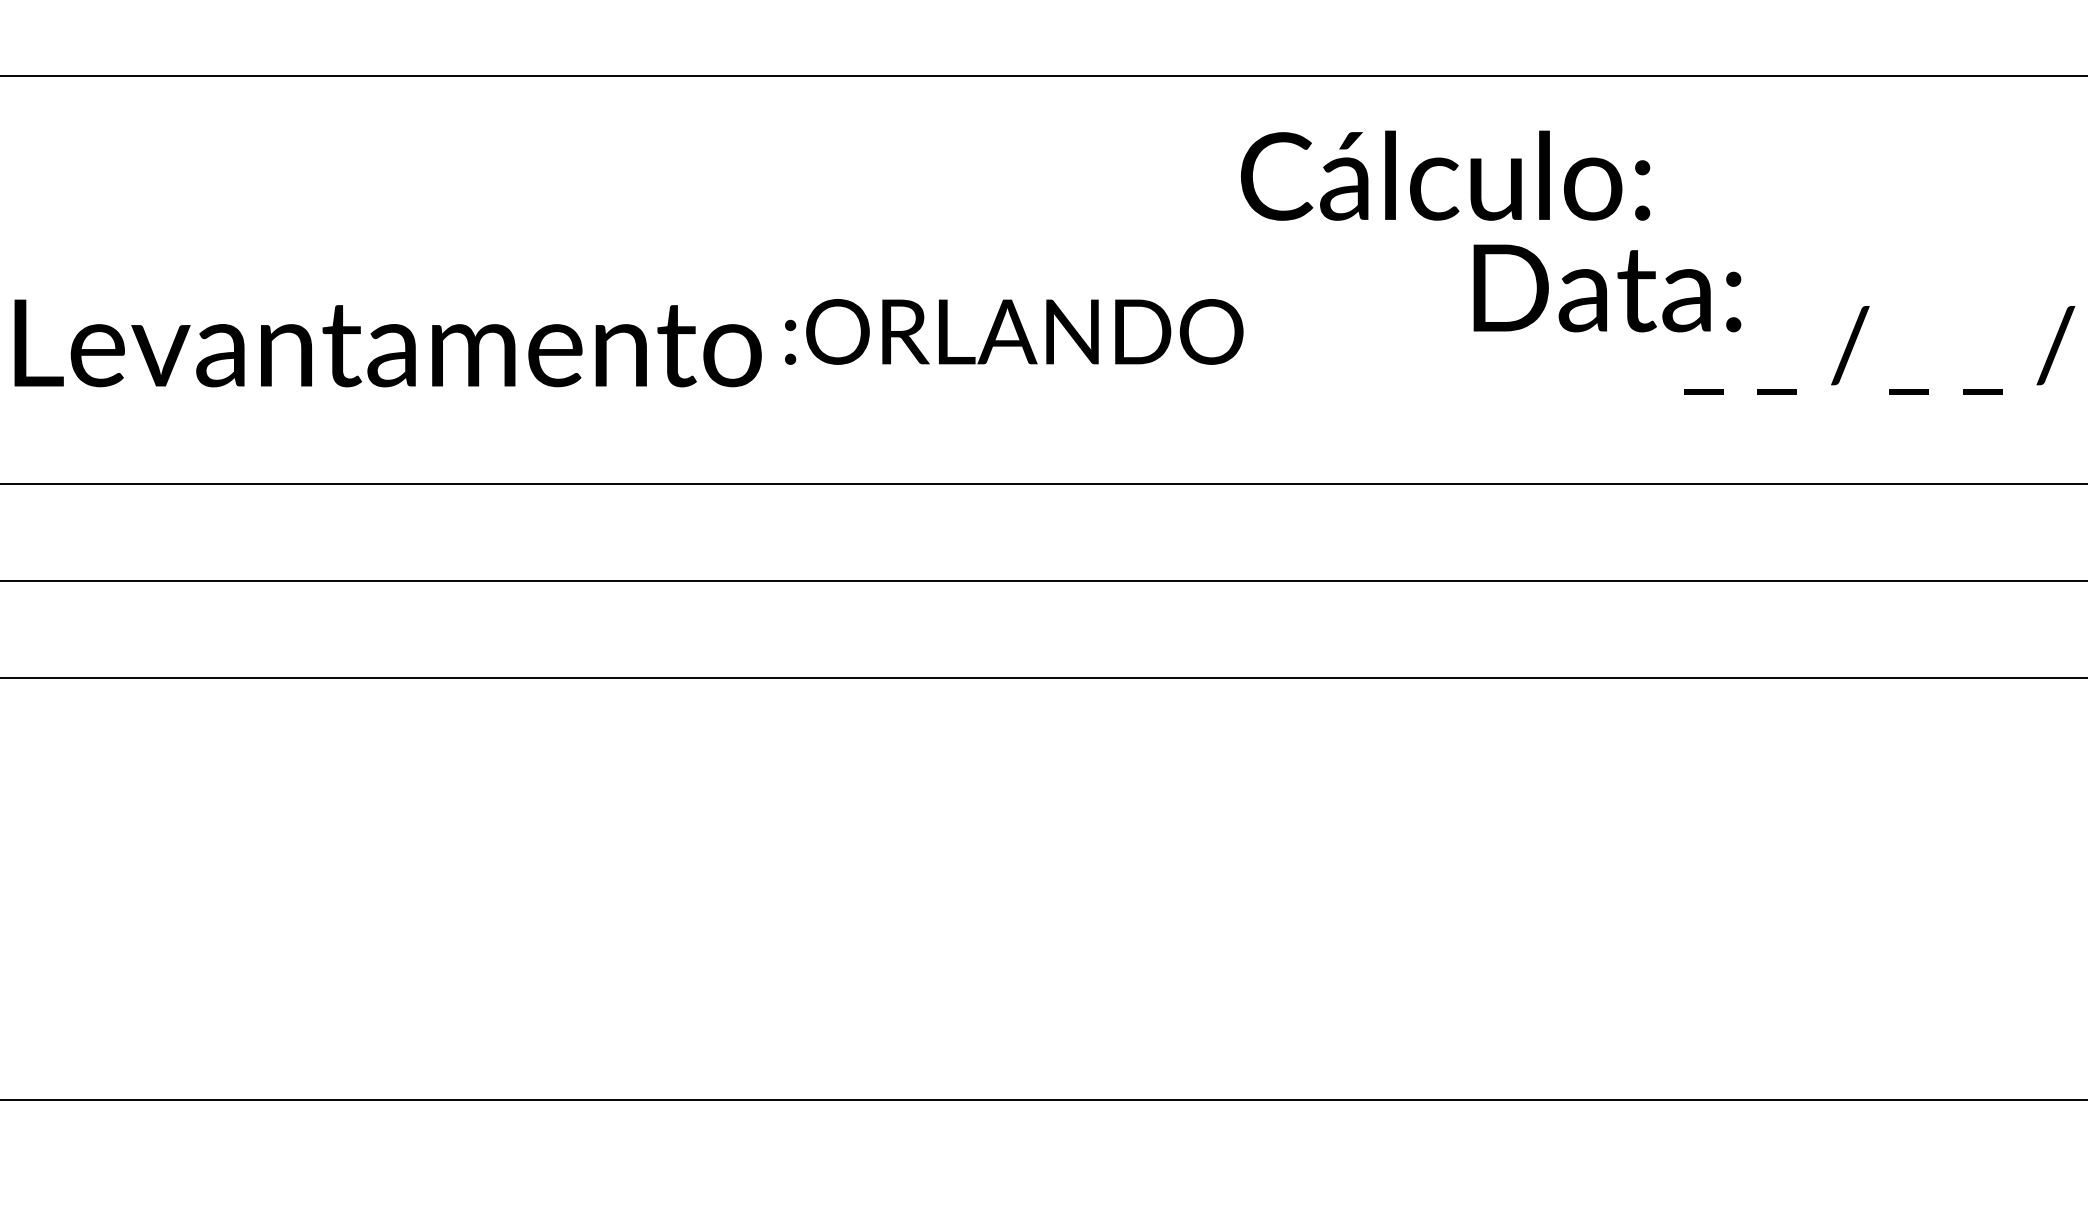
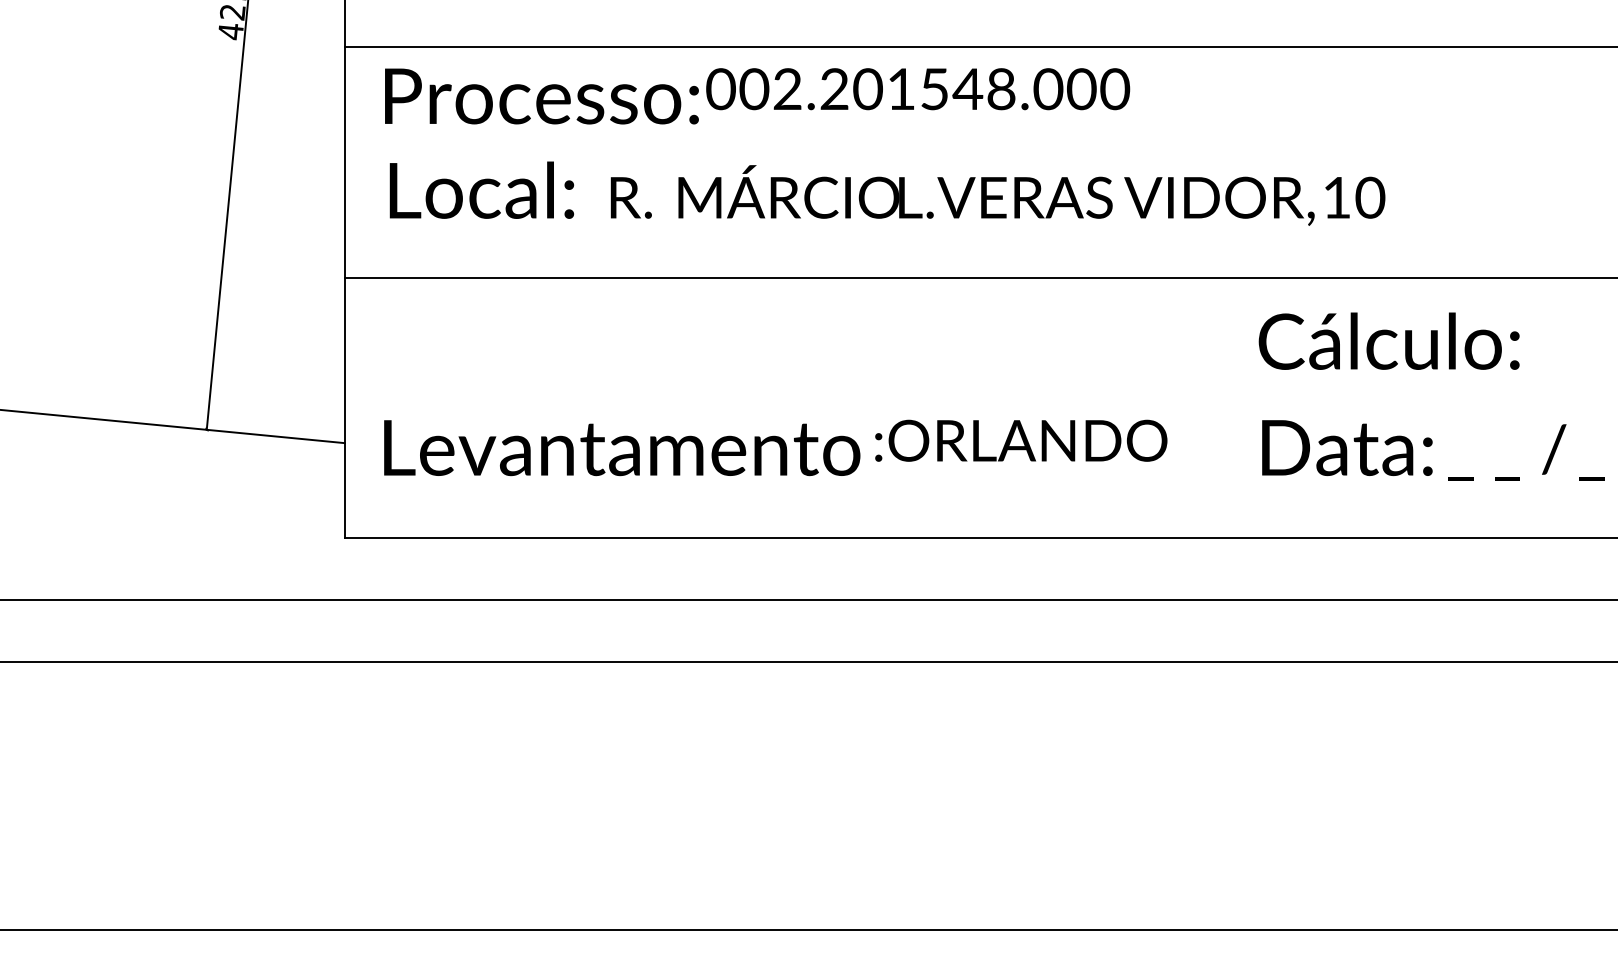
text: (1444, 174) -> (1388, 340), moved
text: (1607, 287) -> (1347, 447), moved

